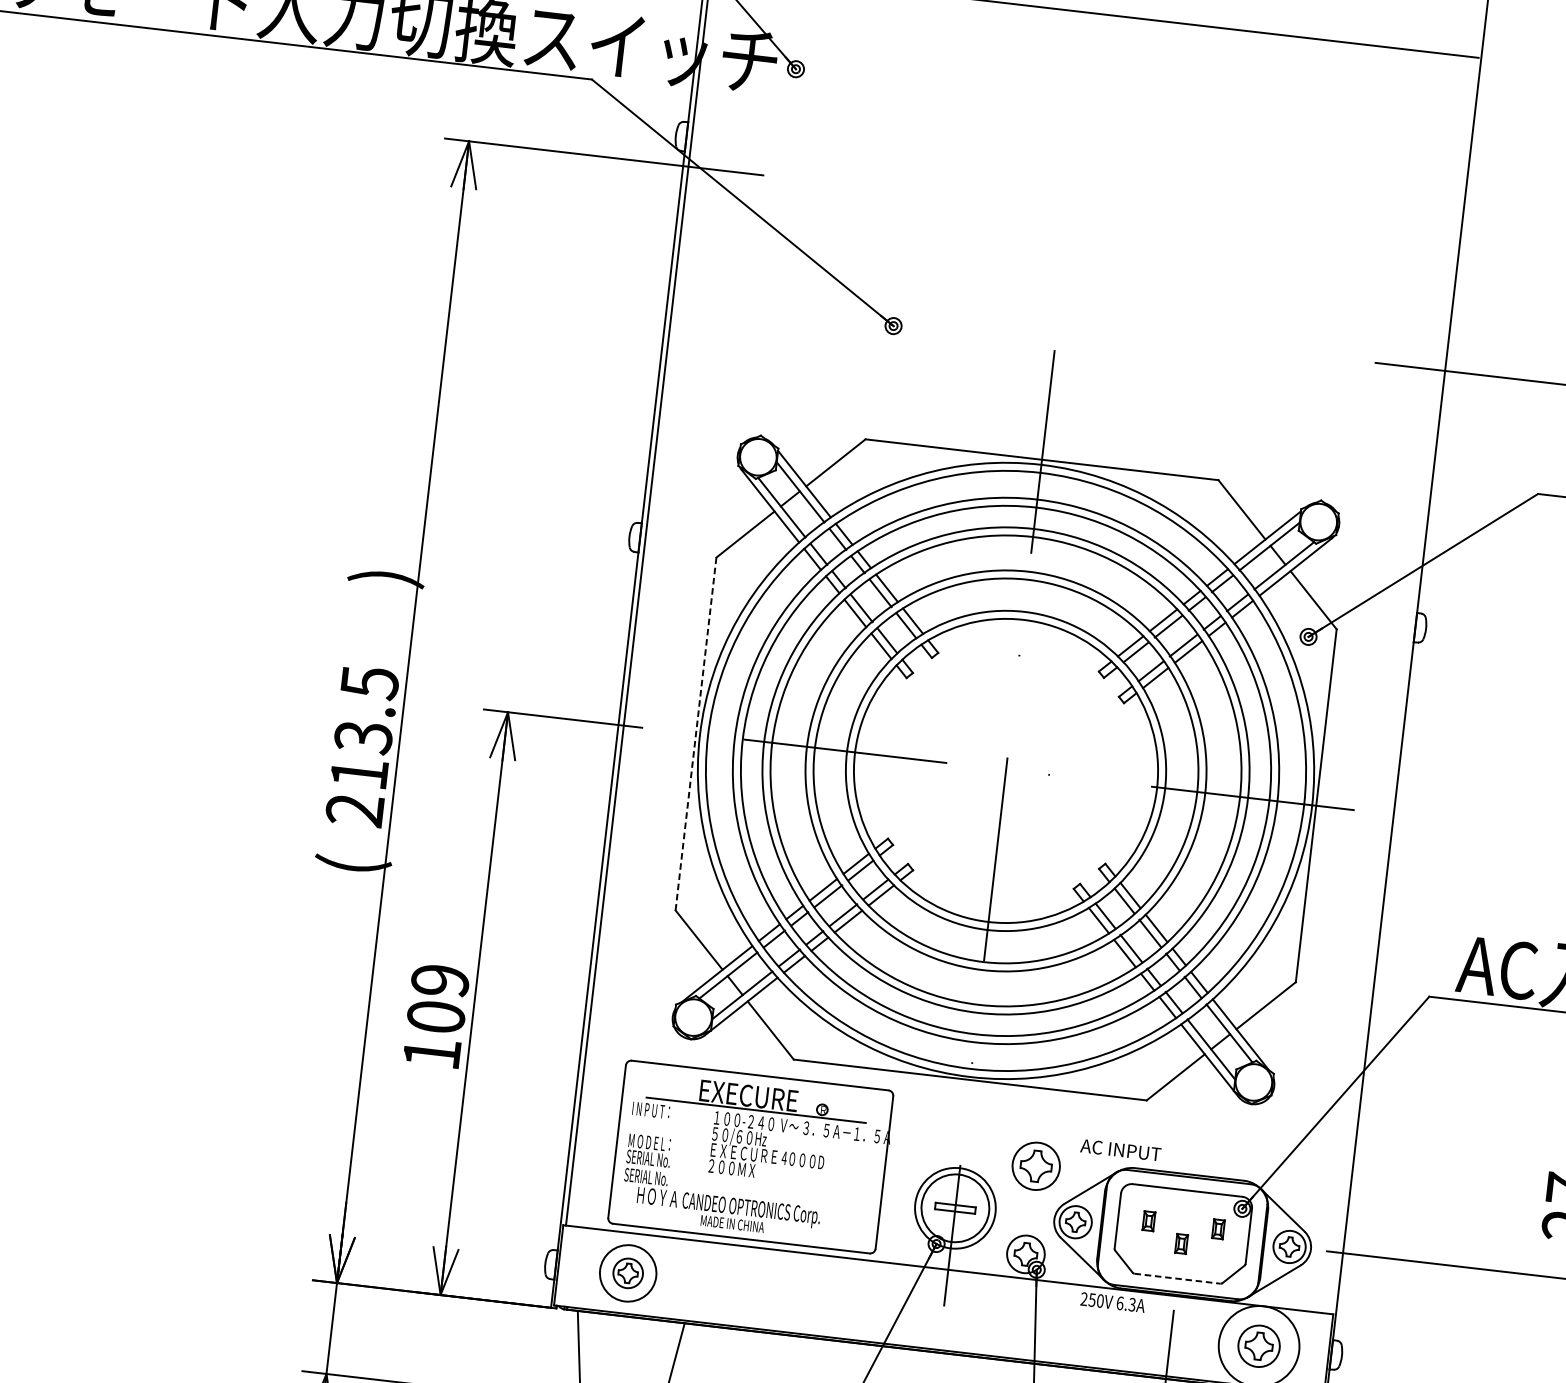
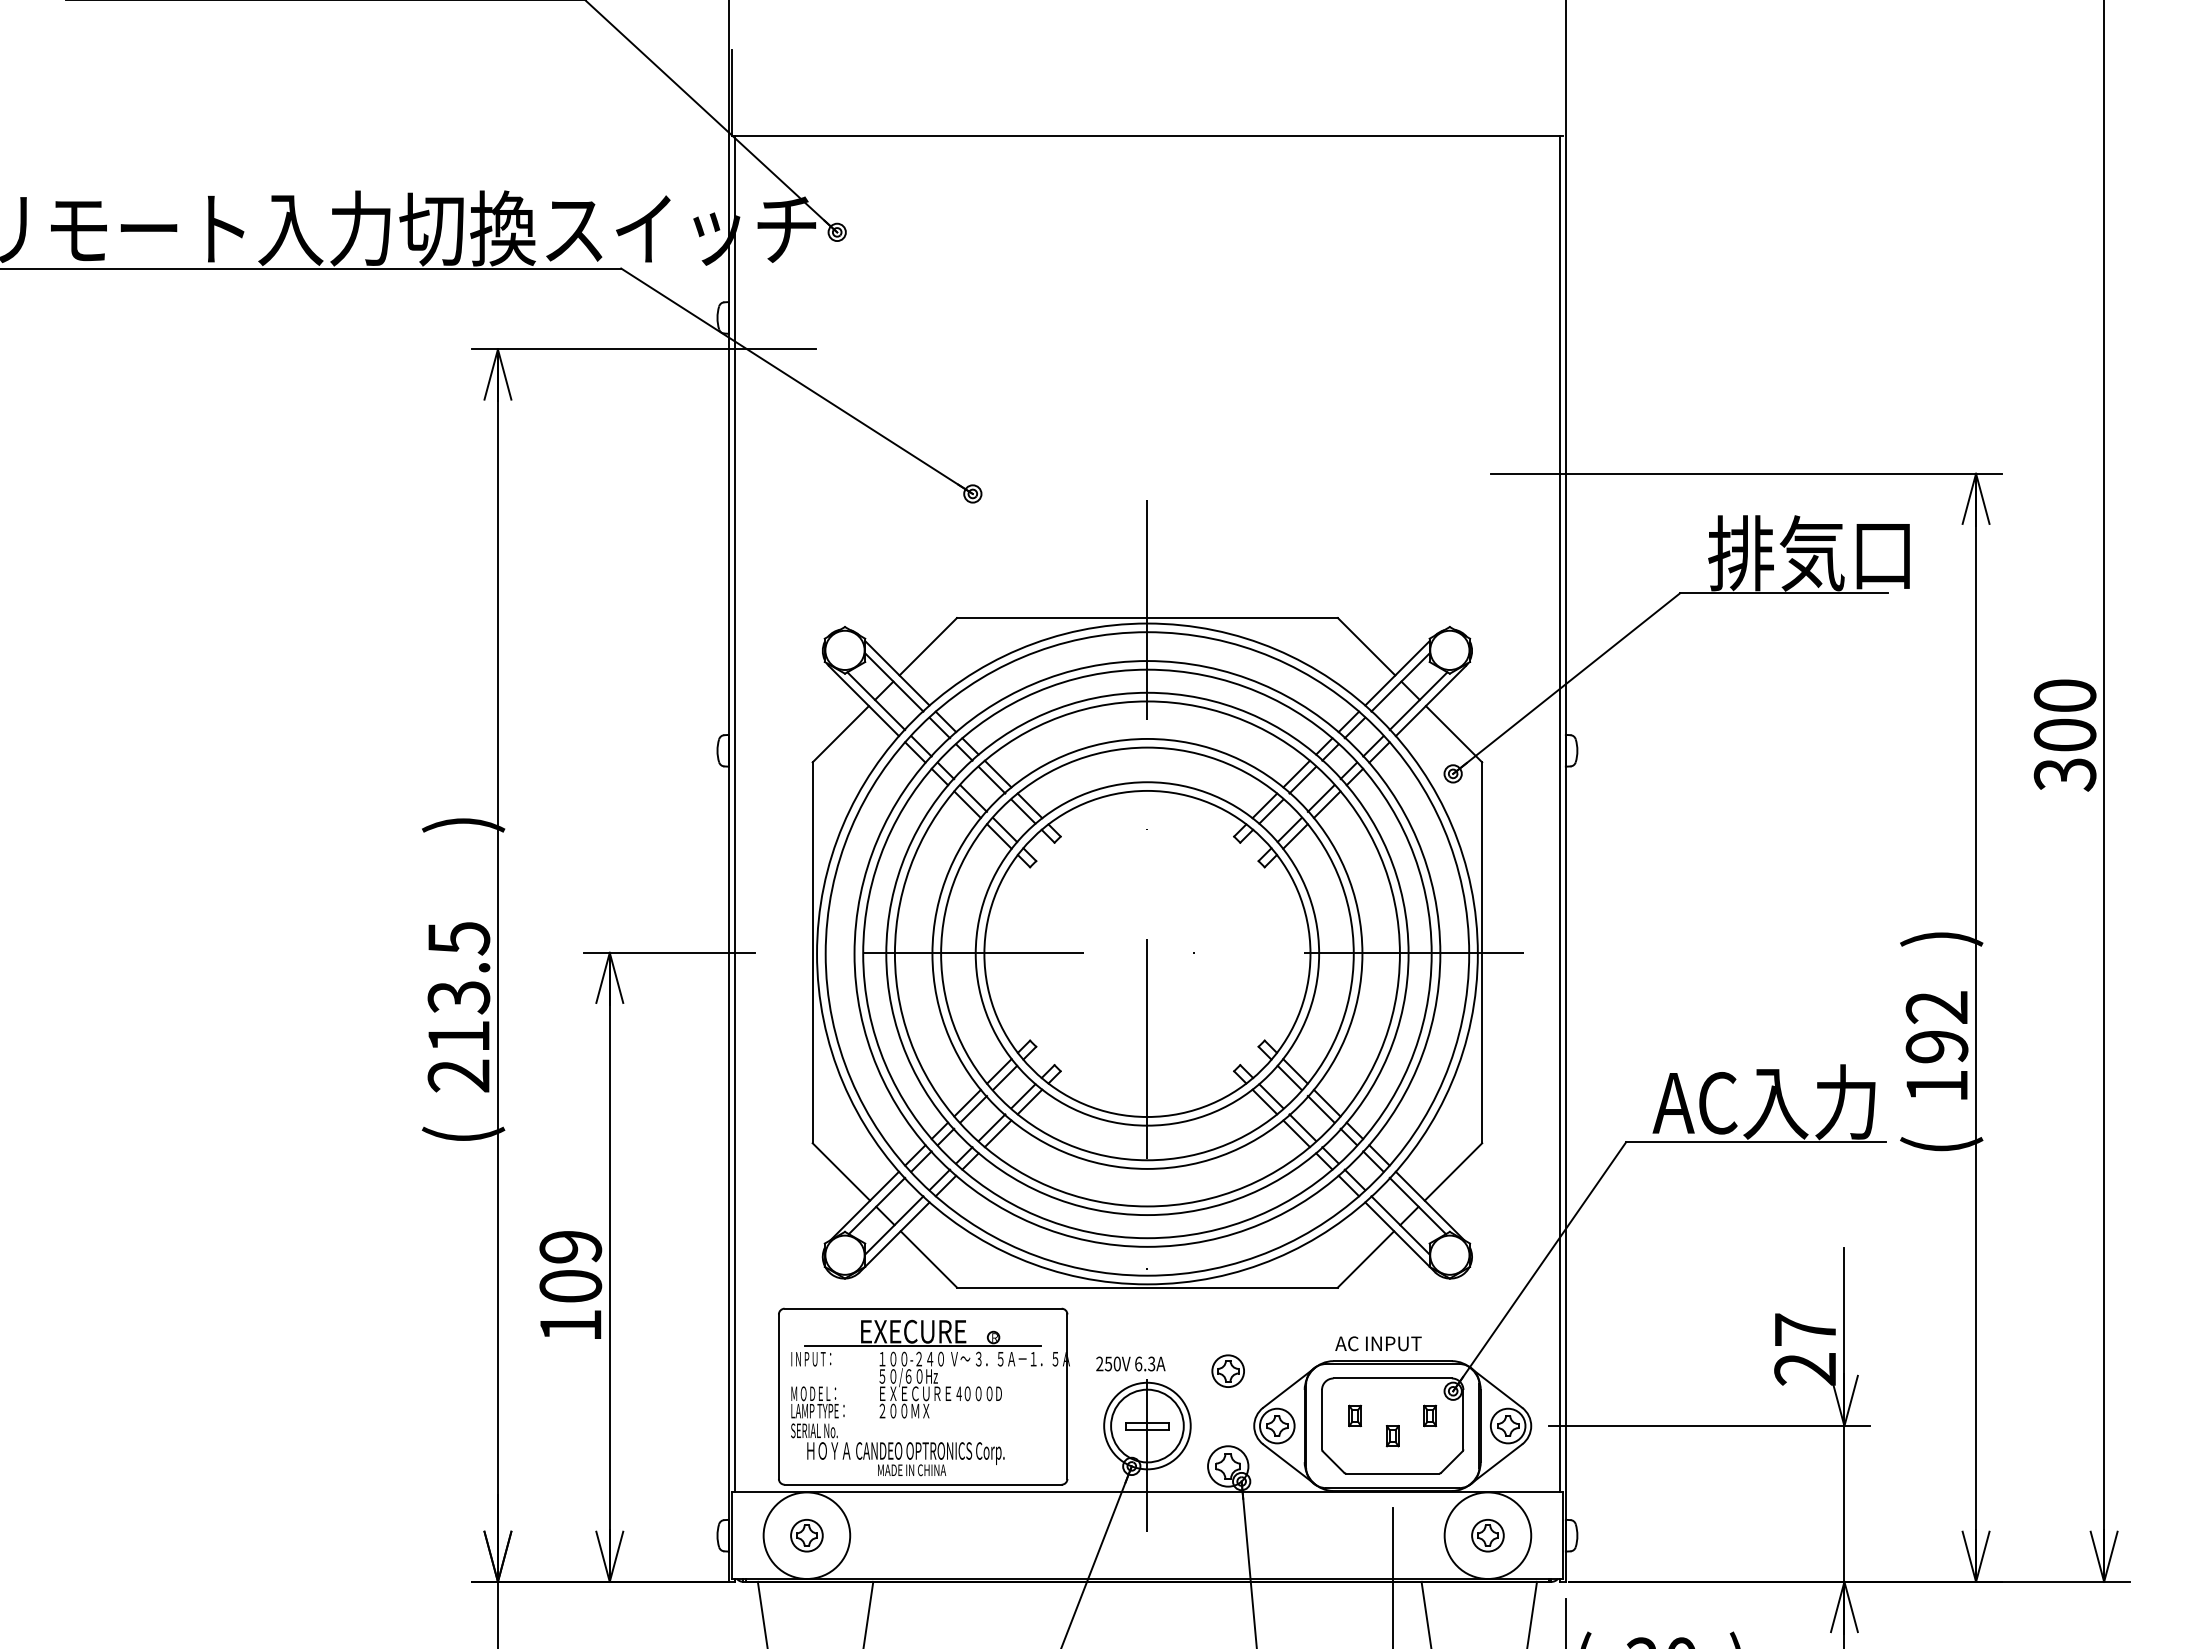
line: (1403, 686) -> (1560, 814), added
line: (695, 734) -> (812, 953), dashed -> solid
text: (1120, 1149) -> (1378, 1343), moved
text: (651, 1158) -> (817, 1410), SERIAL No. -> LAMP TYPE：
part: (1035, 1165) -> (1227, 1370), size x0.62
circle: (627, 1273) -> (806, 1535), size x1.43
line: (1178, 1278) -> (1393, 1473), dashed -> solid
text: (1112, 1302) -> (1130, 1363), moved
part: (1258, 1346) -> (1487, 1535), size x0.71

